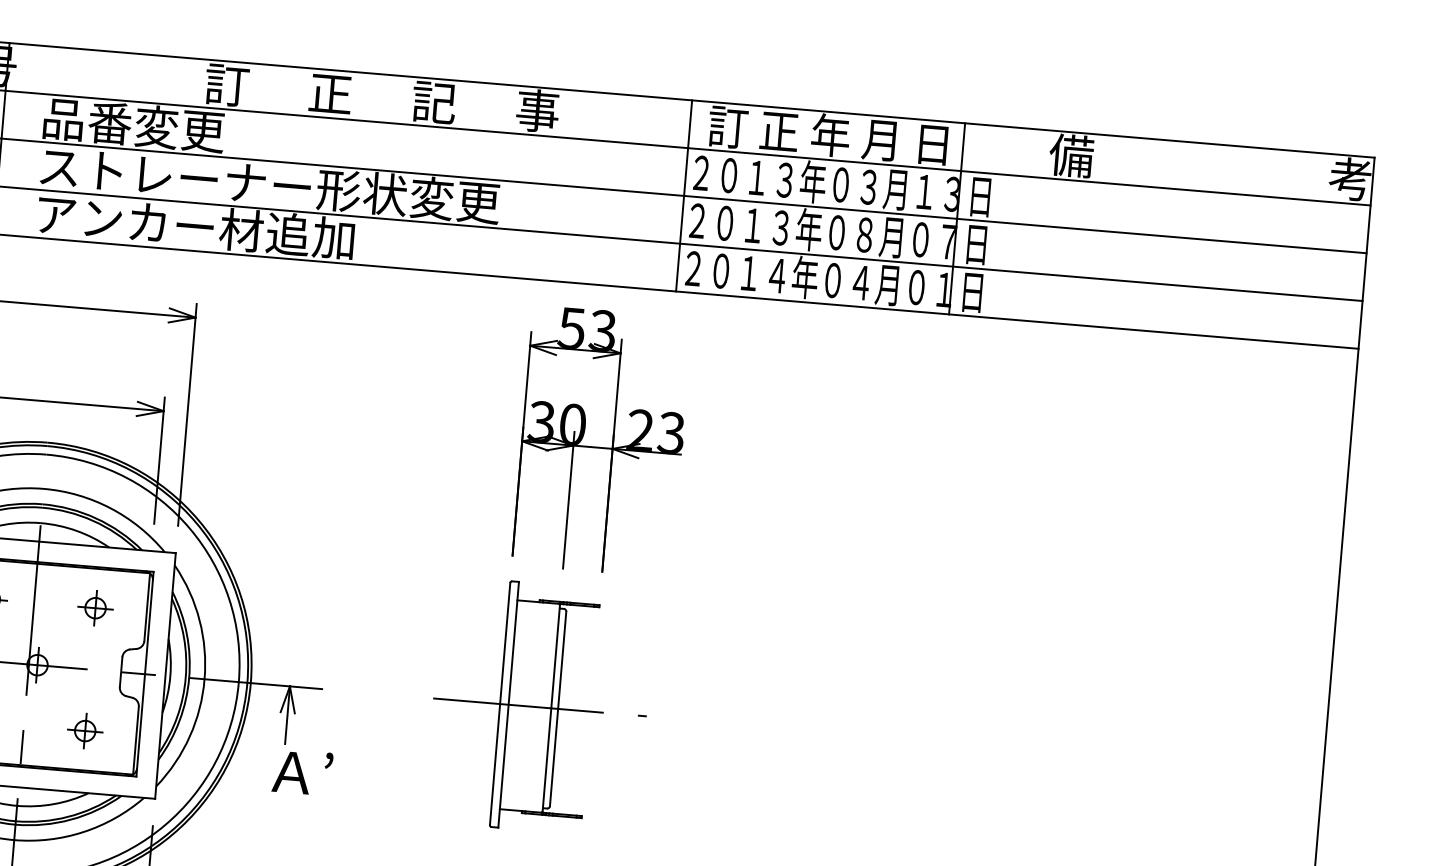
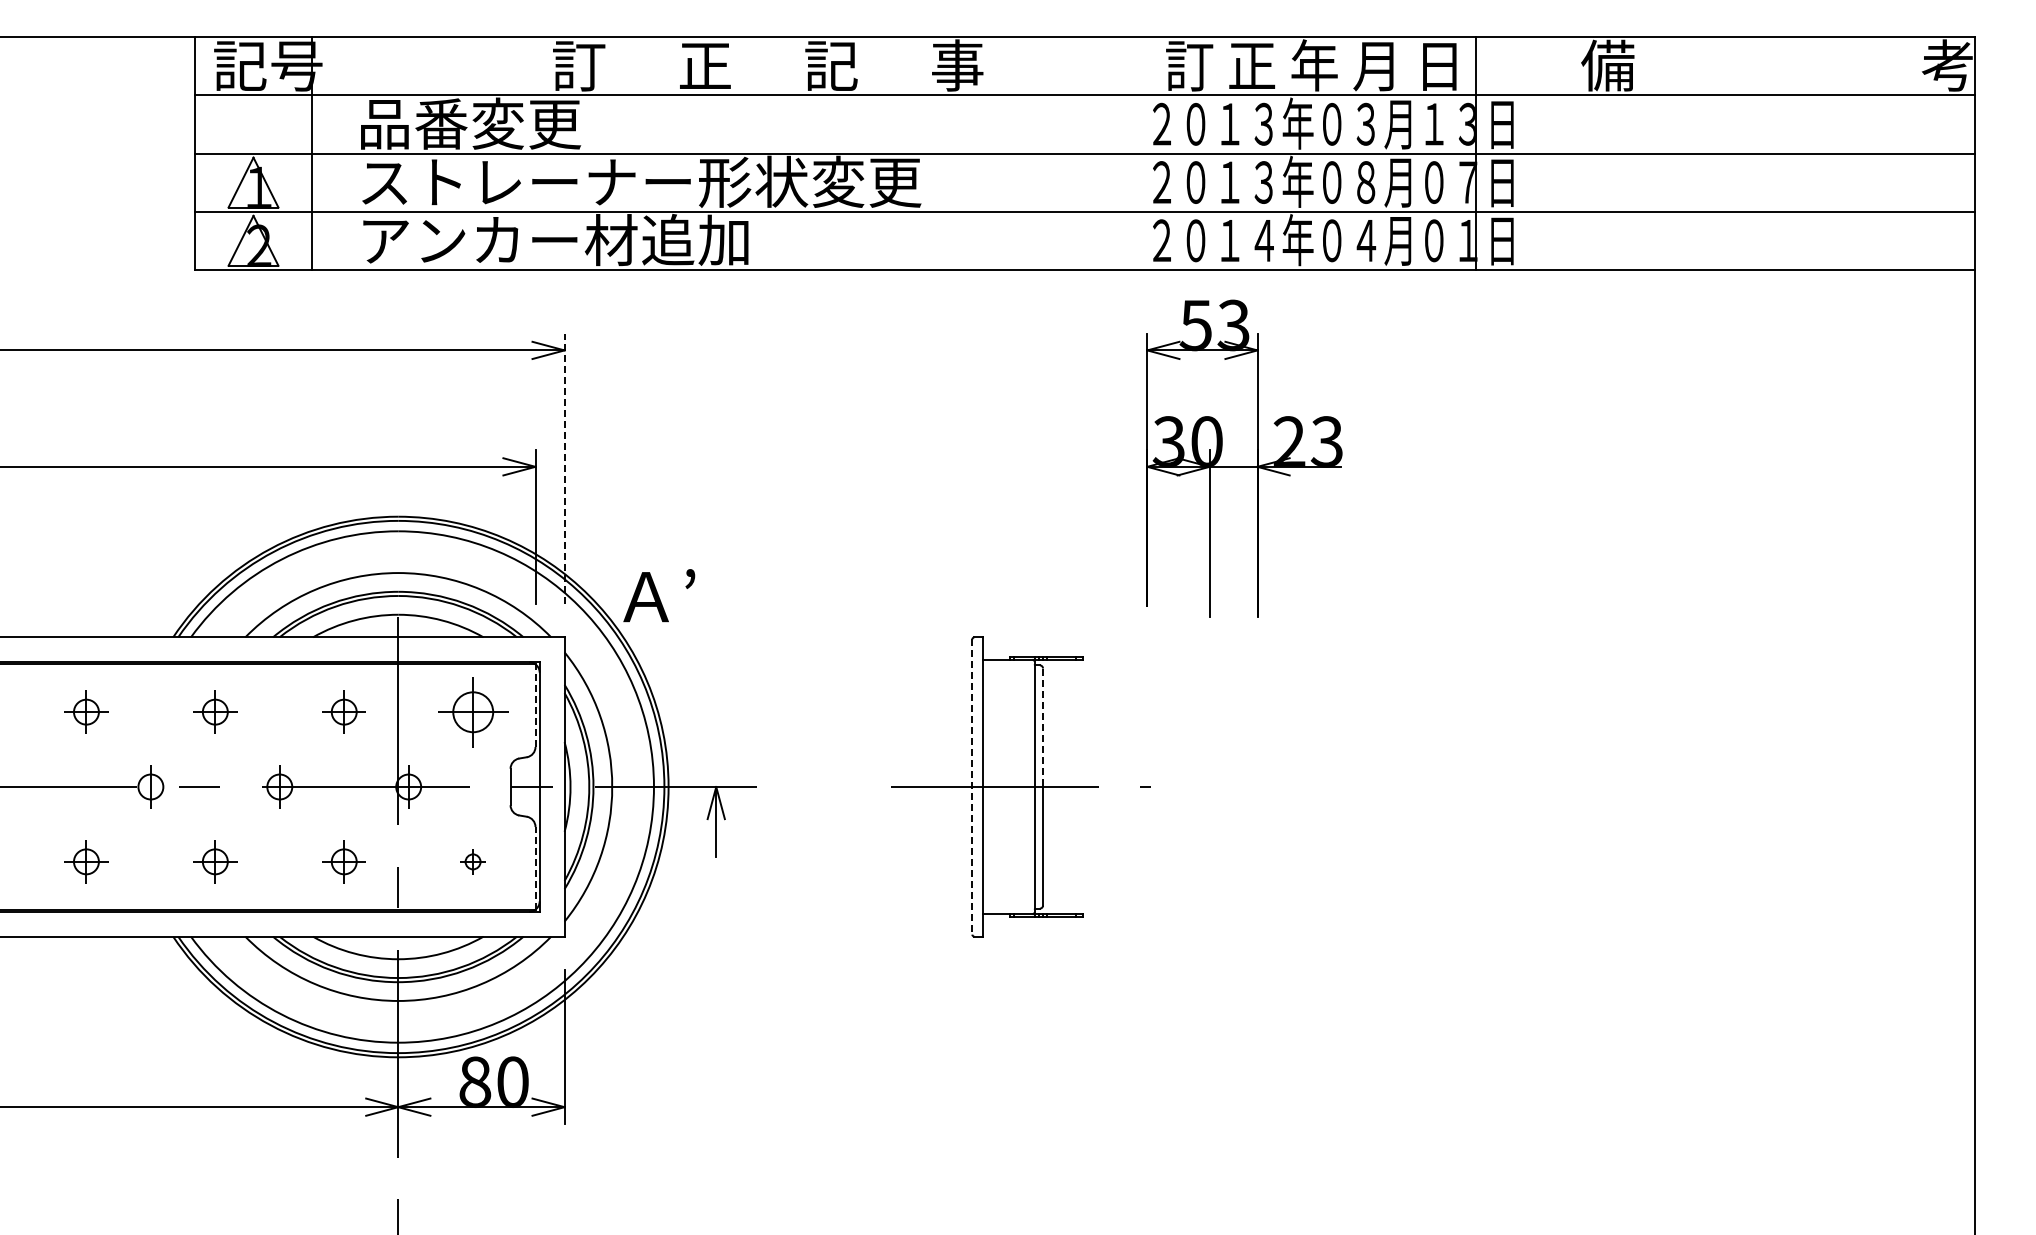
line: (684, 195) -> (1143, 153), removed
line: (187, 414) -> (564, 468), solid -> dashed
part: (602, 441) -> (1244, 458), moved
part: (95, 607) -> (472, 711), size x1.6
line: (147, 607) -> (535, 705), solid -> dashed
line: (562, 660) -> (1043, 728), solid -> dashed
line: (500, 704) -> (972, 787), solid -> dashed
part: (84, 730) -> (472, 861), size x0.6
line: (136, 740) -> (535, 867), solid -> dashed
text: (302, 772) -> (659, 595), moved

